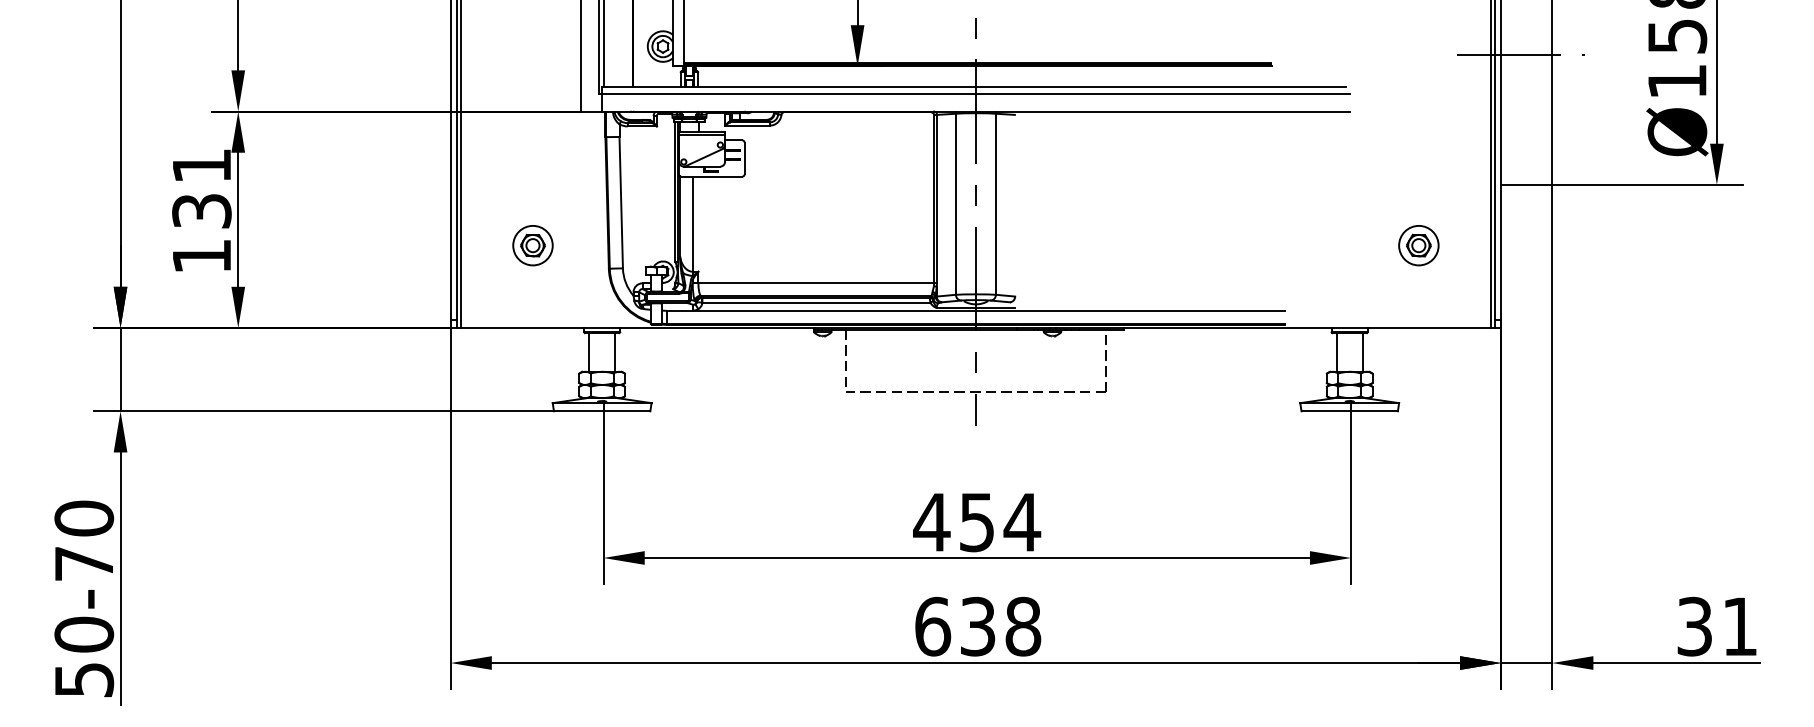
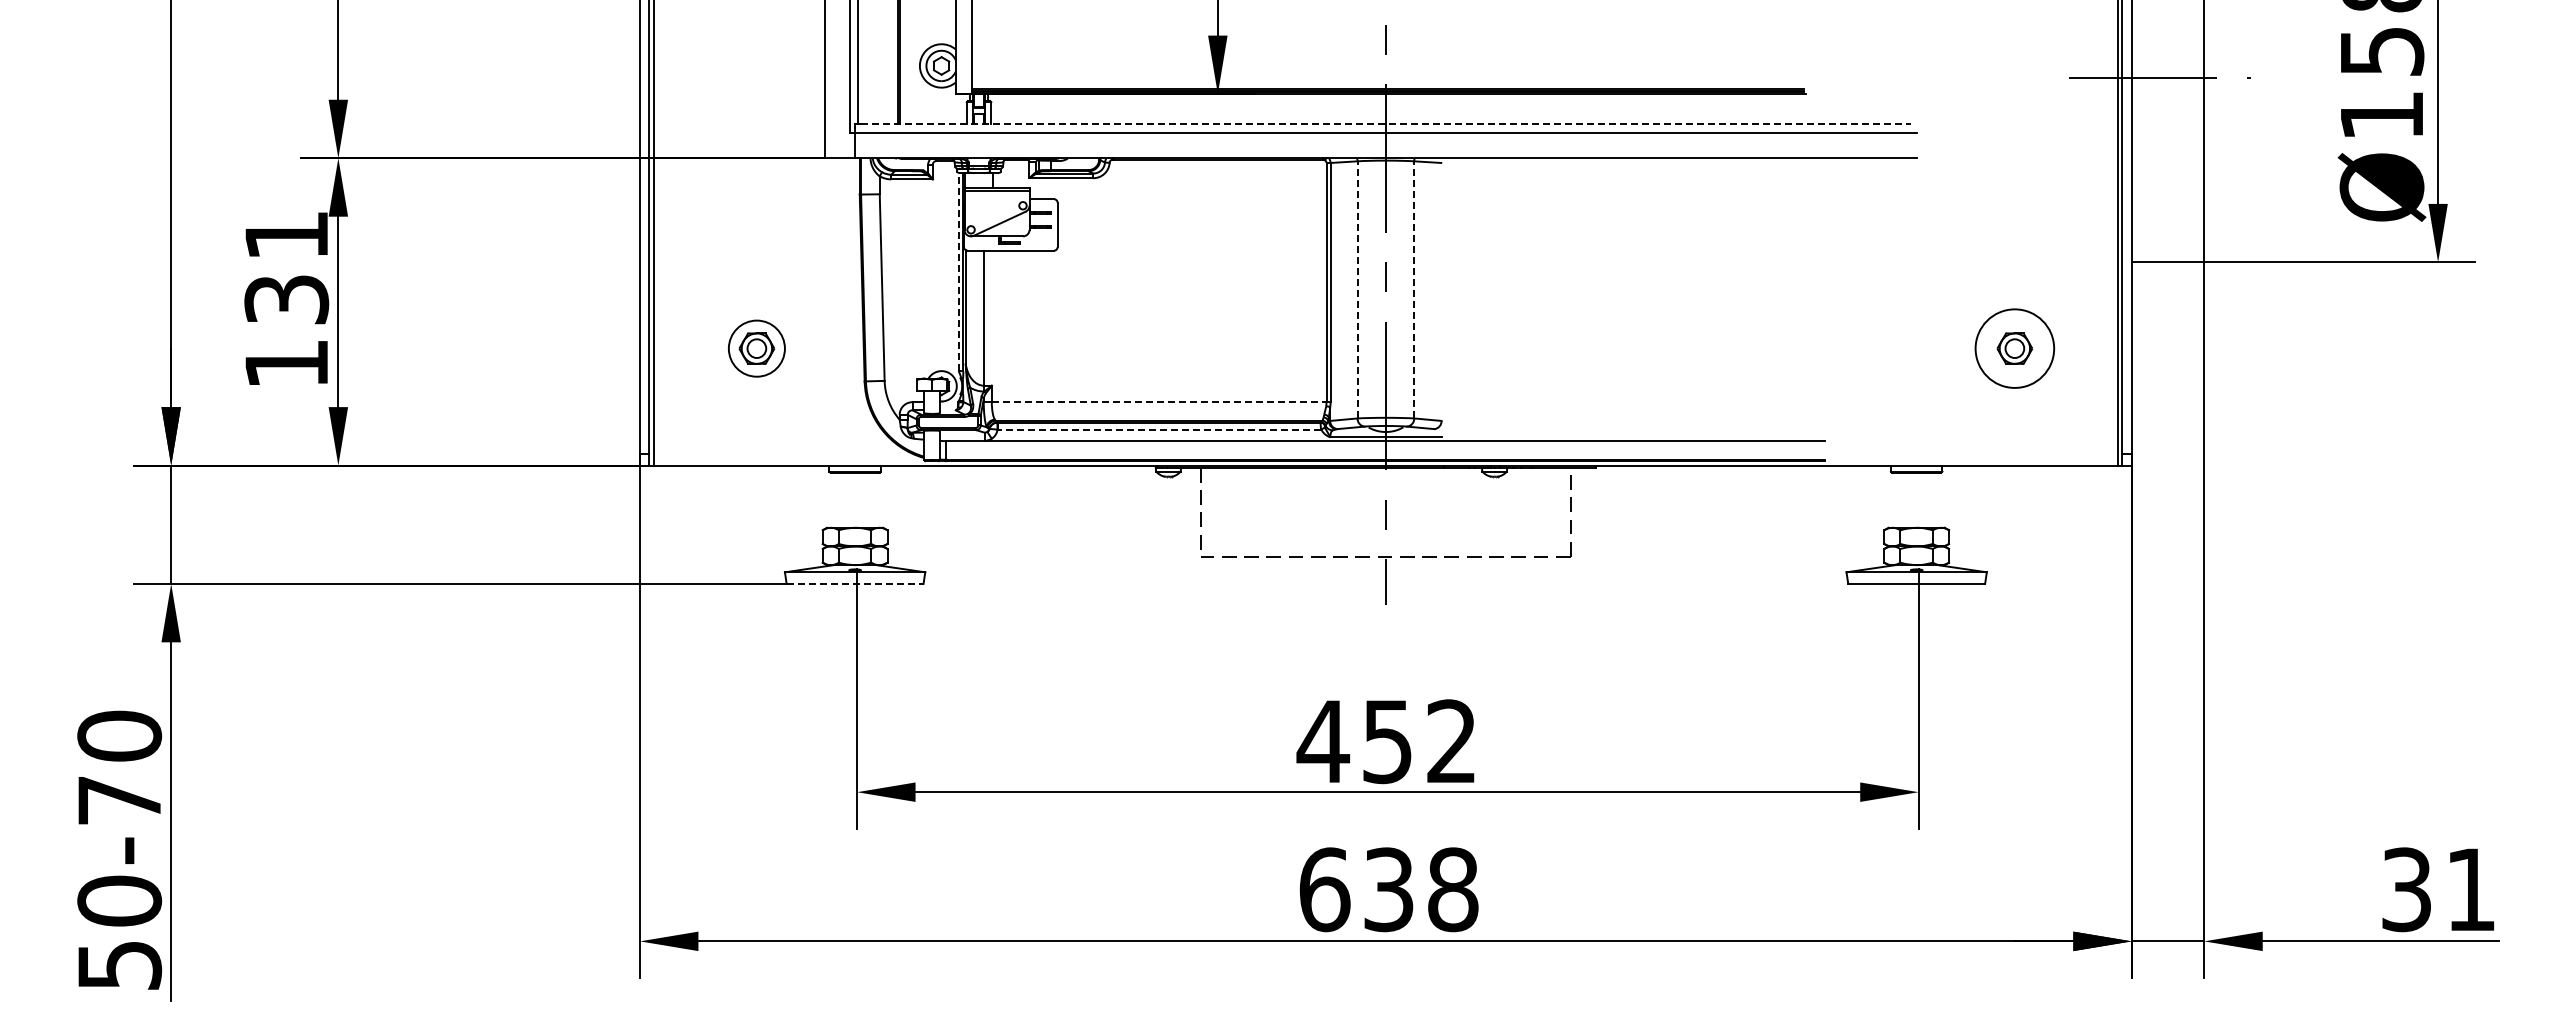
line: (976, 87) -> (1386, 123), solid -> dashed
line: (674, 191) -> (958, 271), solid -> dashed
line: (955, 203) -> (1357, 289), solid -> dashed
line: (996, 203) -> (1414, 289), solid -> dashed
circle: (1418, 245) -> (2014, 348), size x1.4
line: (816, 283) -> (1159, 402), solid -> dashed
line: (816, 302) -> (1159, 429), solid -> dashed
line: (589, 351) -> (836, 499), removed
line: (615, 351) -> (873, 499), removed
line: (1336, 351) -> (1897, 499), removed
line: (1362, 351) -> (1935, 499), removed
line: (602, 411) -> (855, 583), solid -> dashed
text: (1022, 521) -> (1451, 740), 454 -> 452

